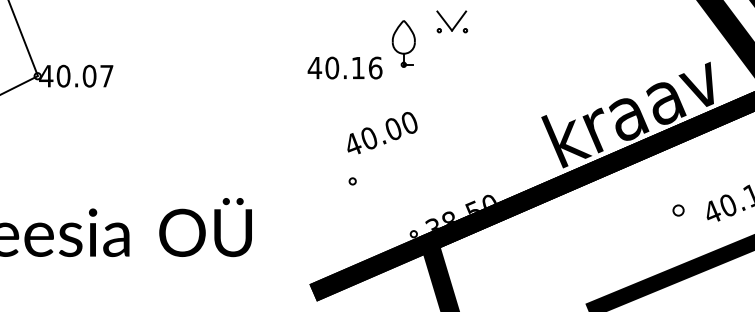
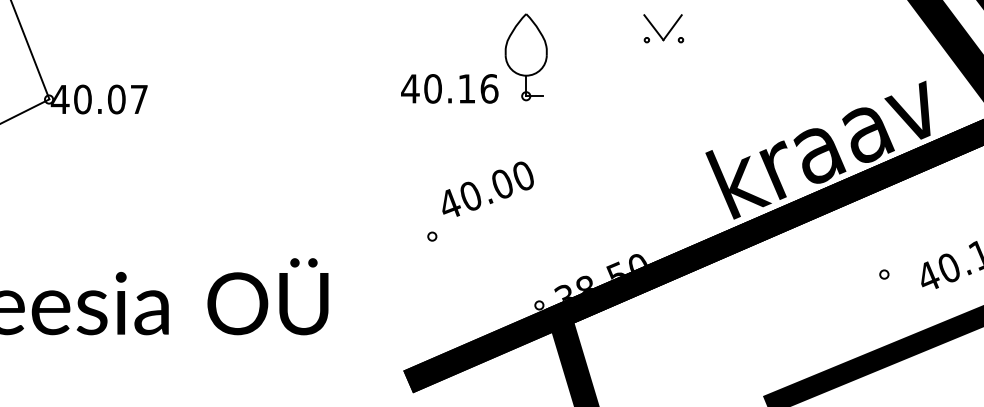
part: (452, 21) -> (664, 28), moved
part: (403, 43) -> (525, 56), size x1.43
text: (382, 133) -> (488, 189), moved
part: (352, 181) -> (432, 236), moved
part: (678, 210) -> (884, 274), size x0.62

